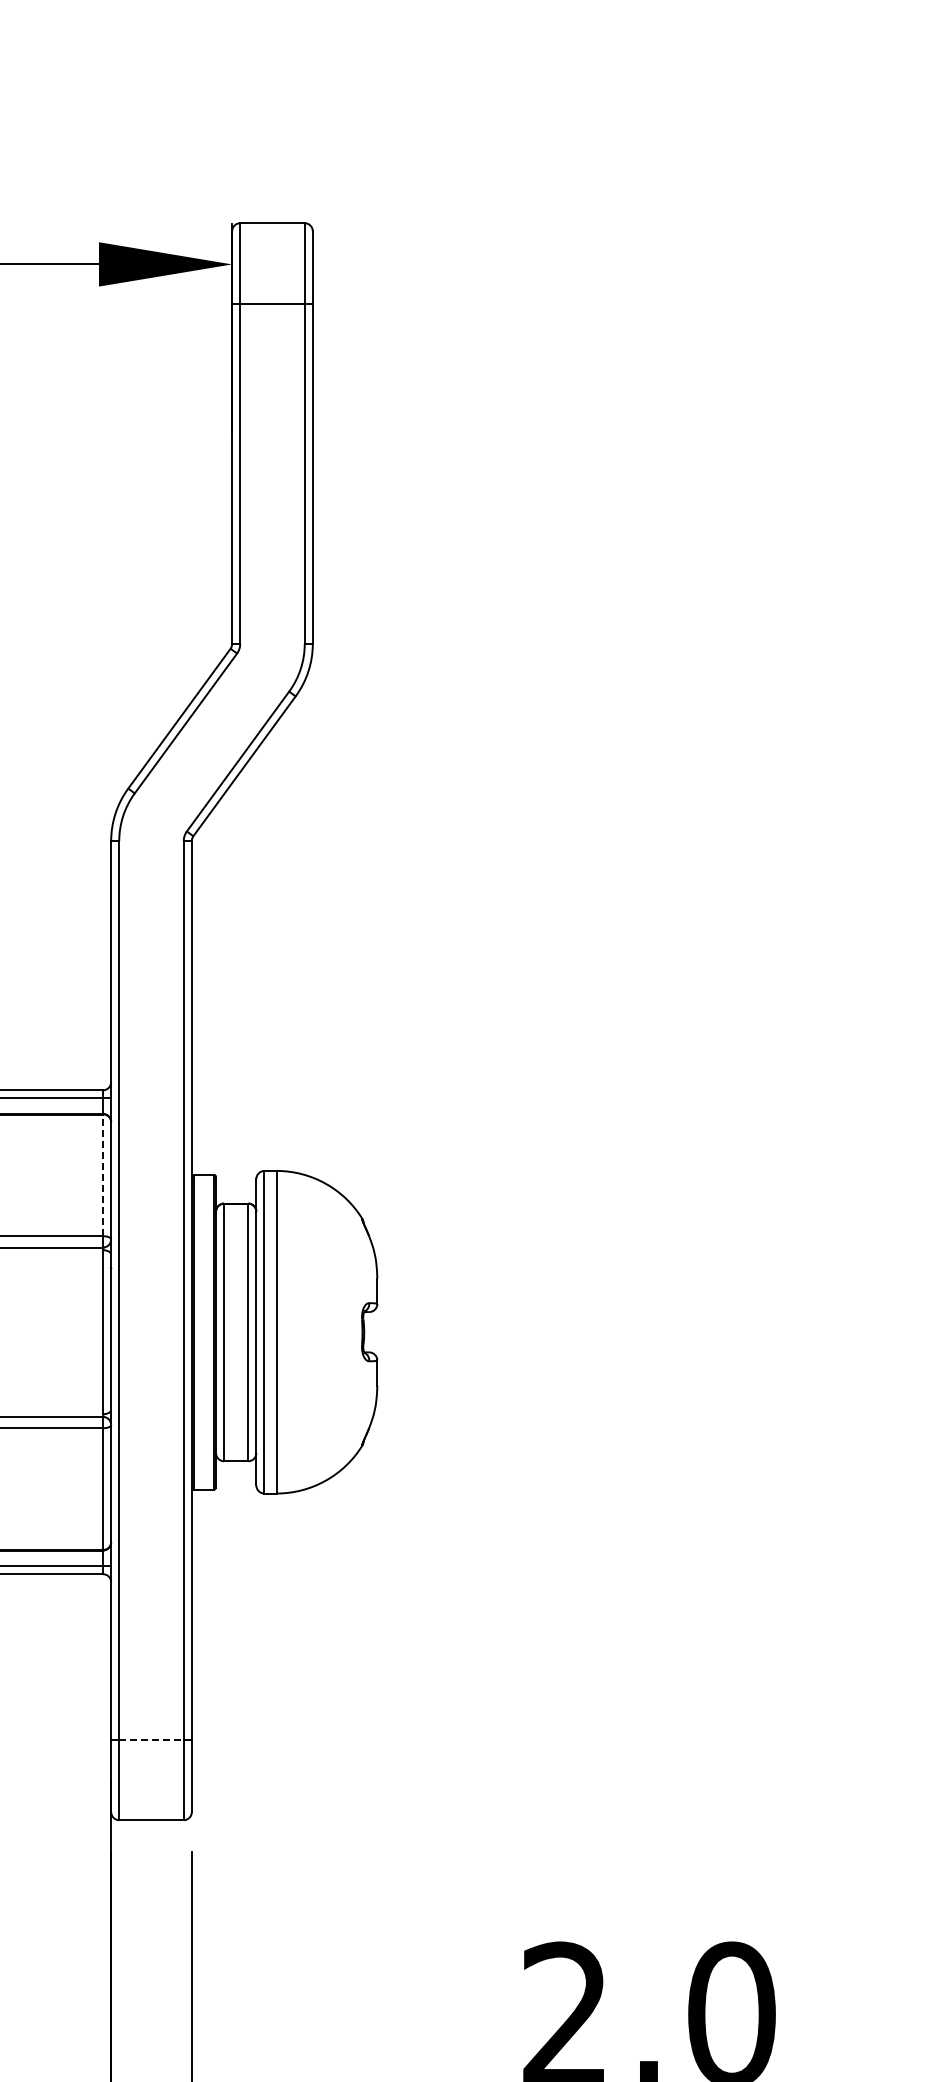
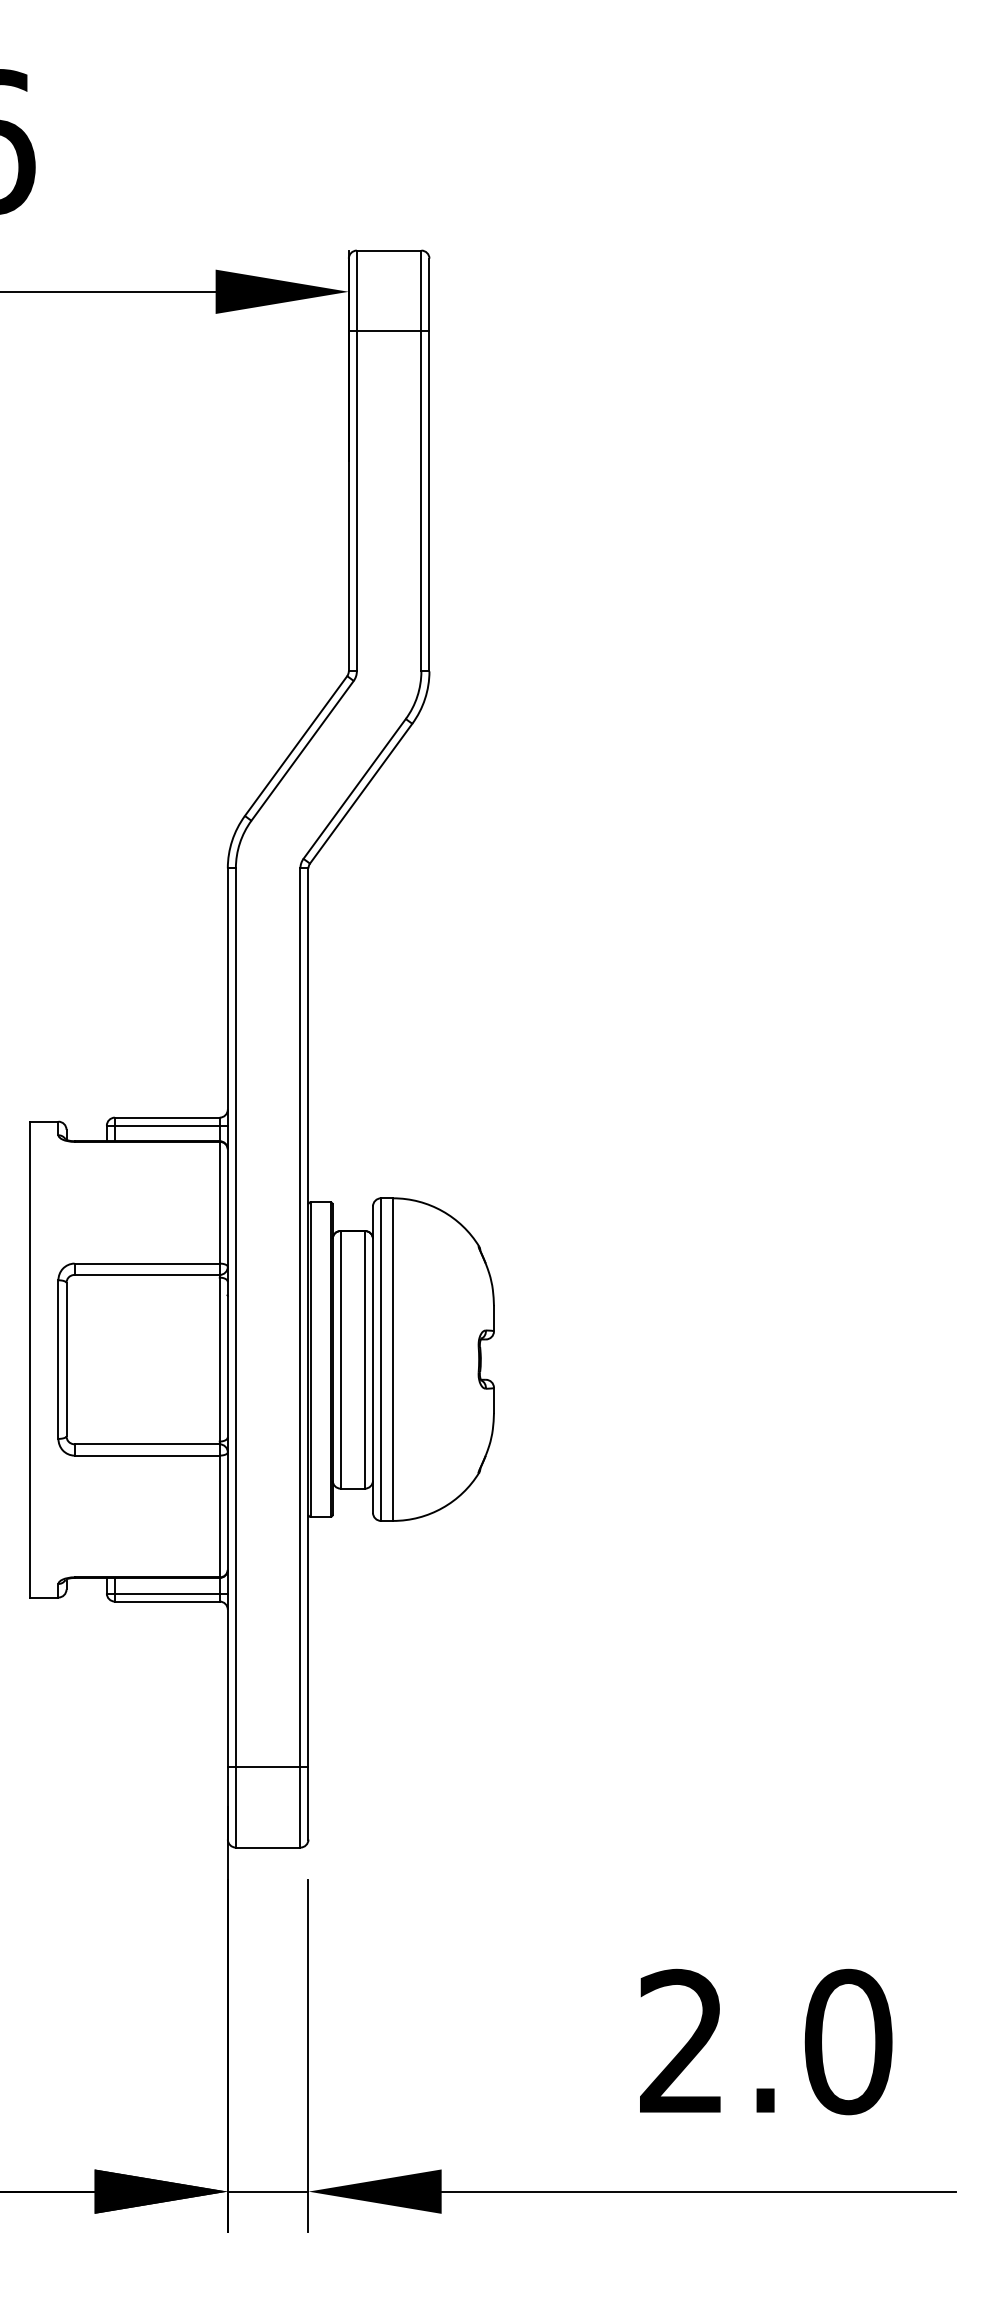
line: (102, 1175) -> (219, 1202), dashed -> solid
line: (151, 1739) -> (268, 1766), dashed -> solid

